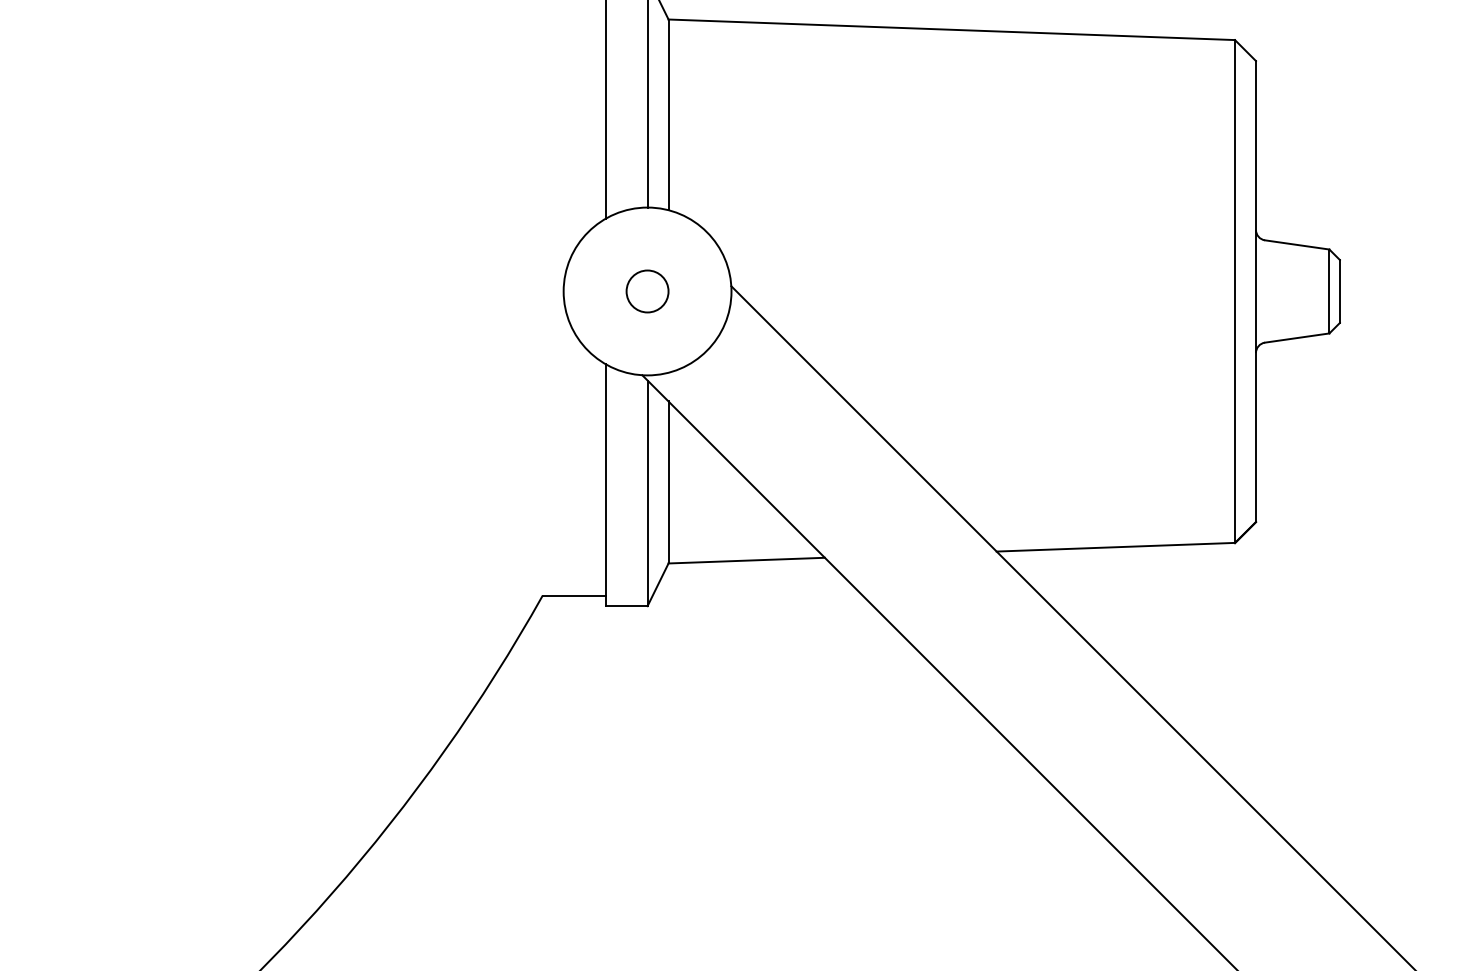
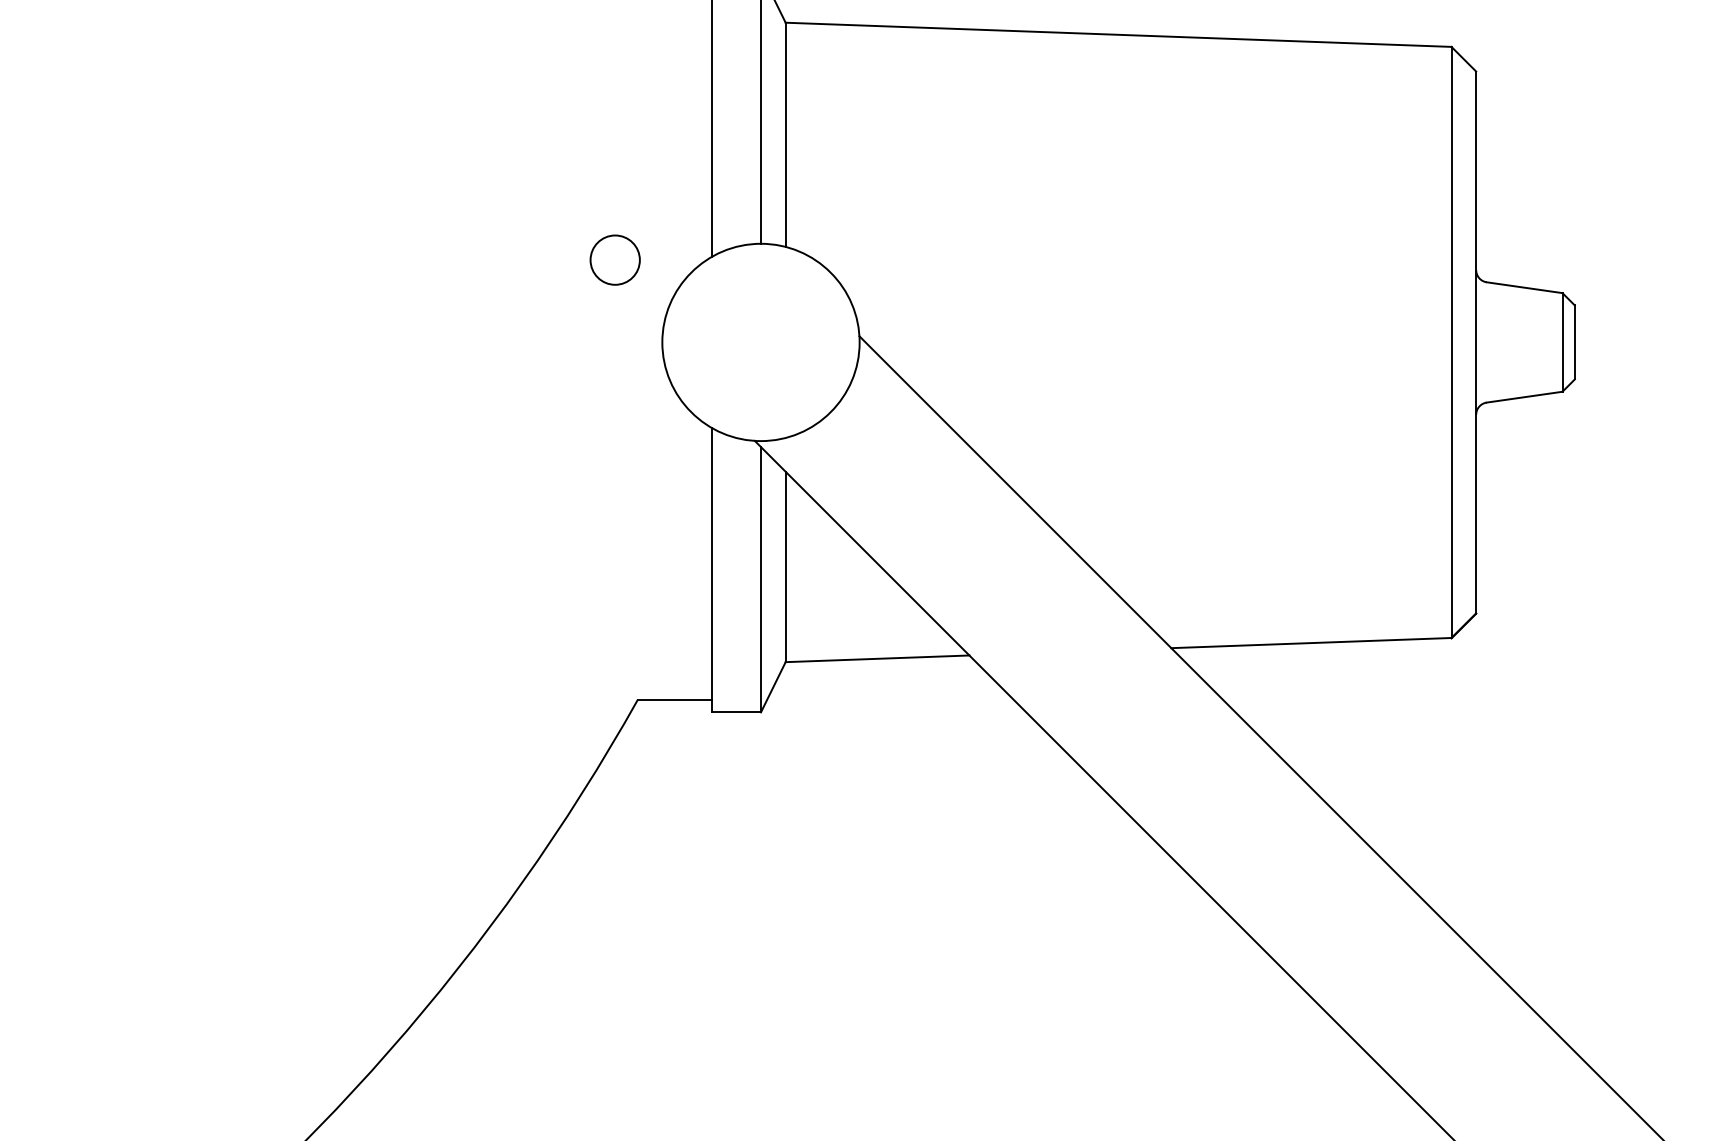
circle: (647, 291) -> (615, 260), moved

